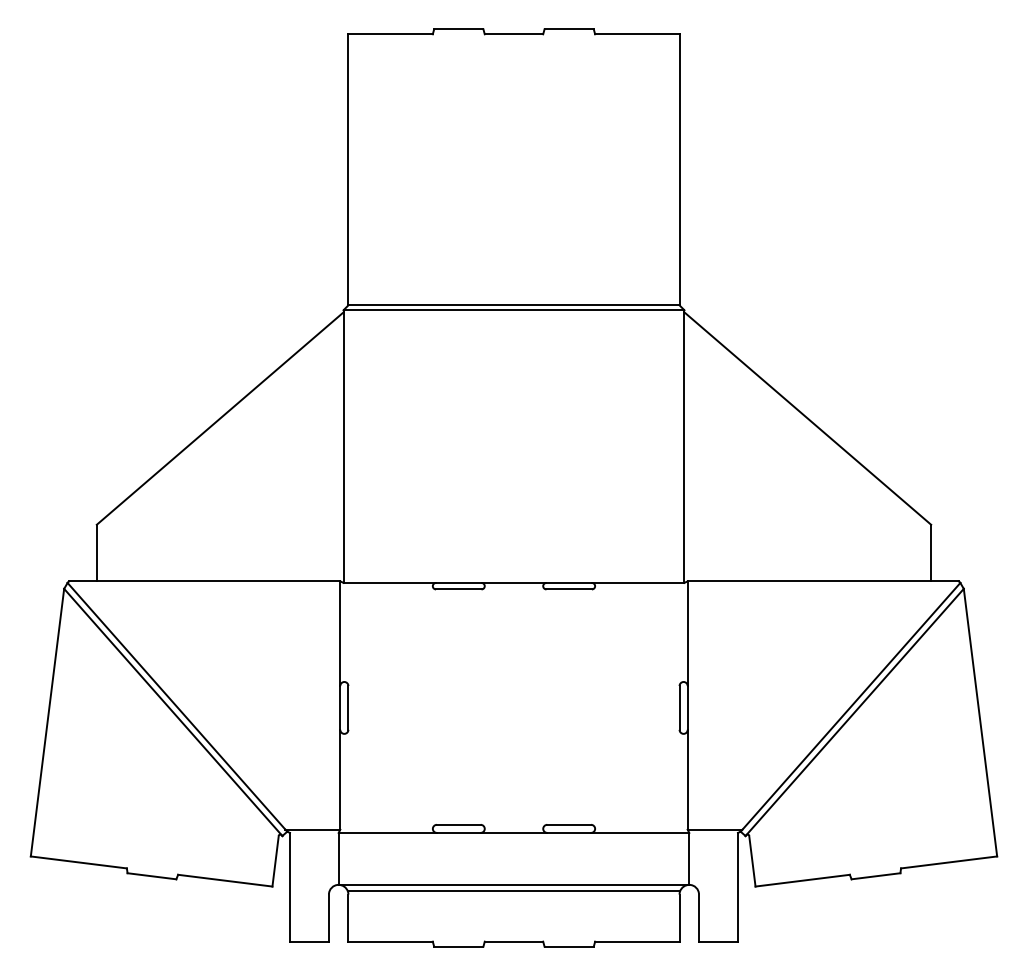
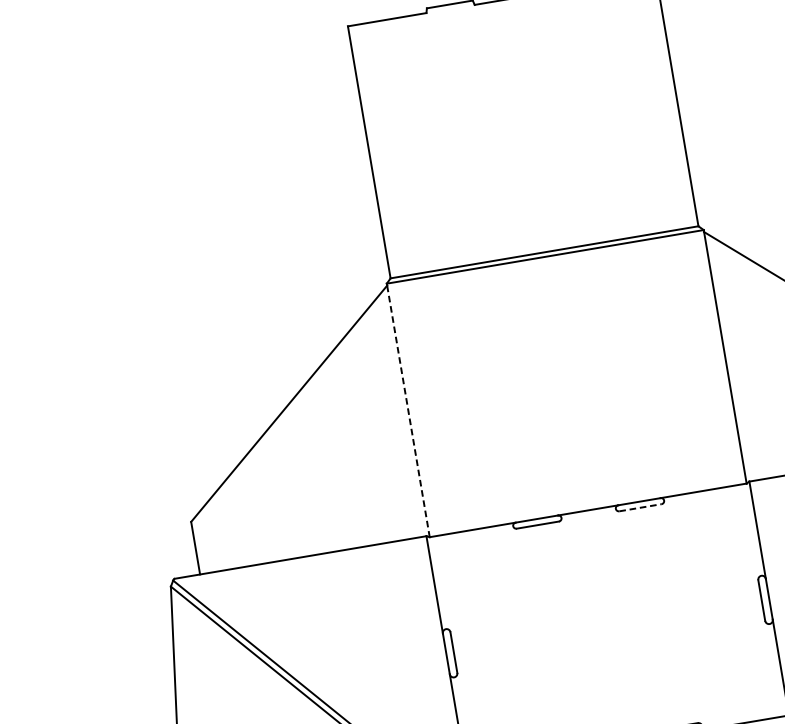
line: (343, 448) -> (408, 412), solid -> dashed
line: (569, 589) -> (640, 507), solid -> dashed

